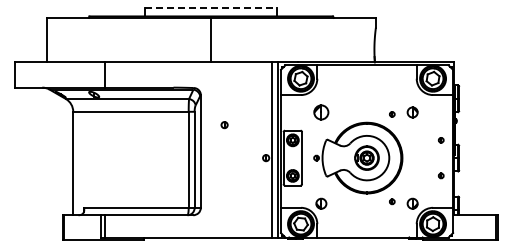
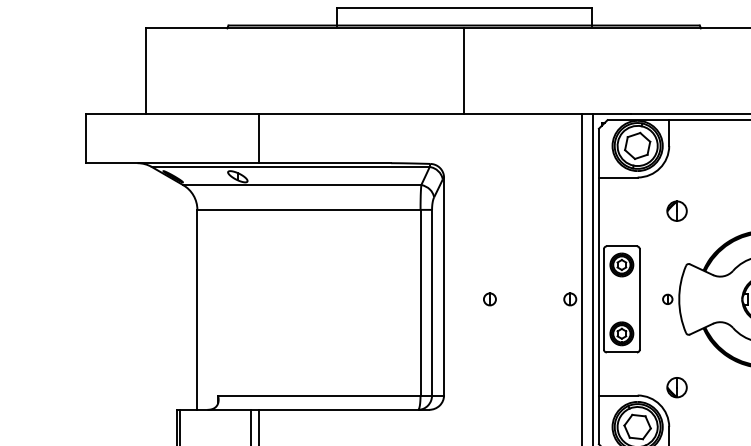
line: (211, 7) -> (464, 8), dashed -> solid
part: (321, 112) -> (677, 211), size x0.71
part: (224, 125) -> (489, 300), moved

